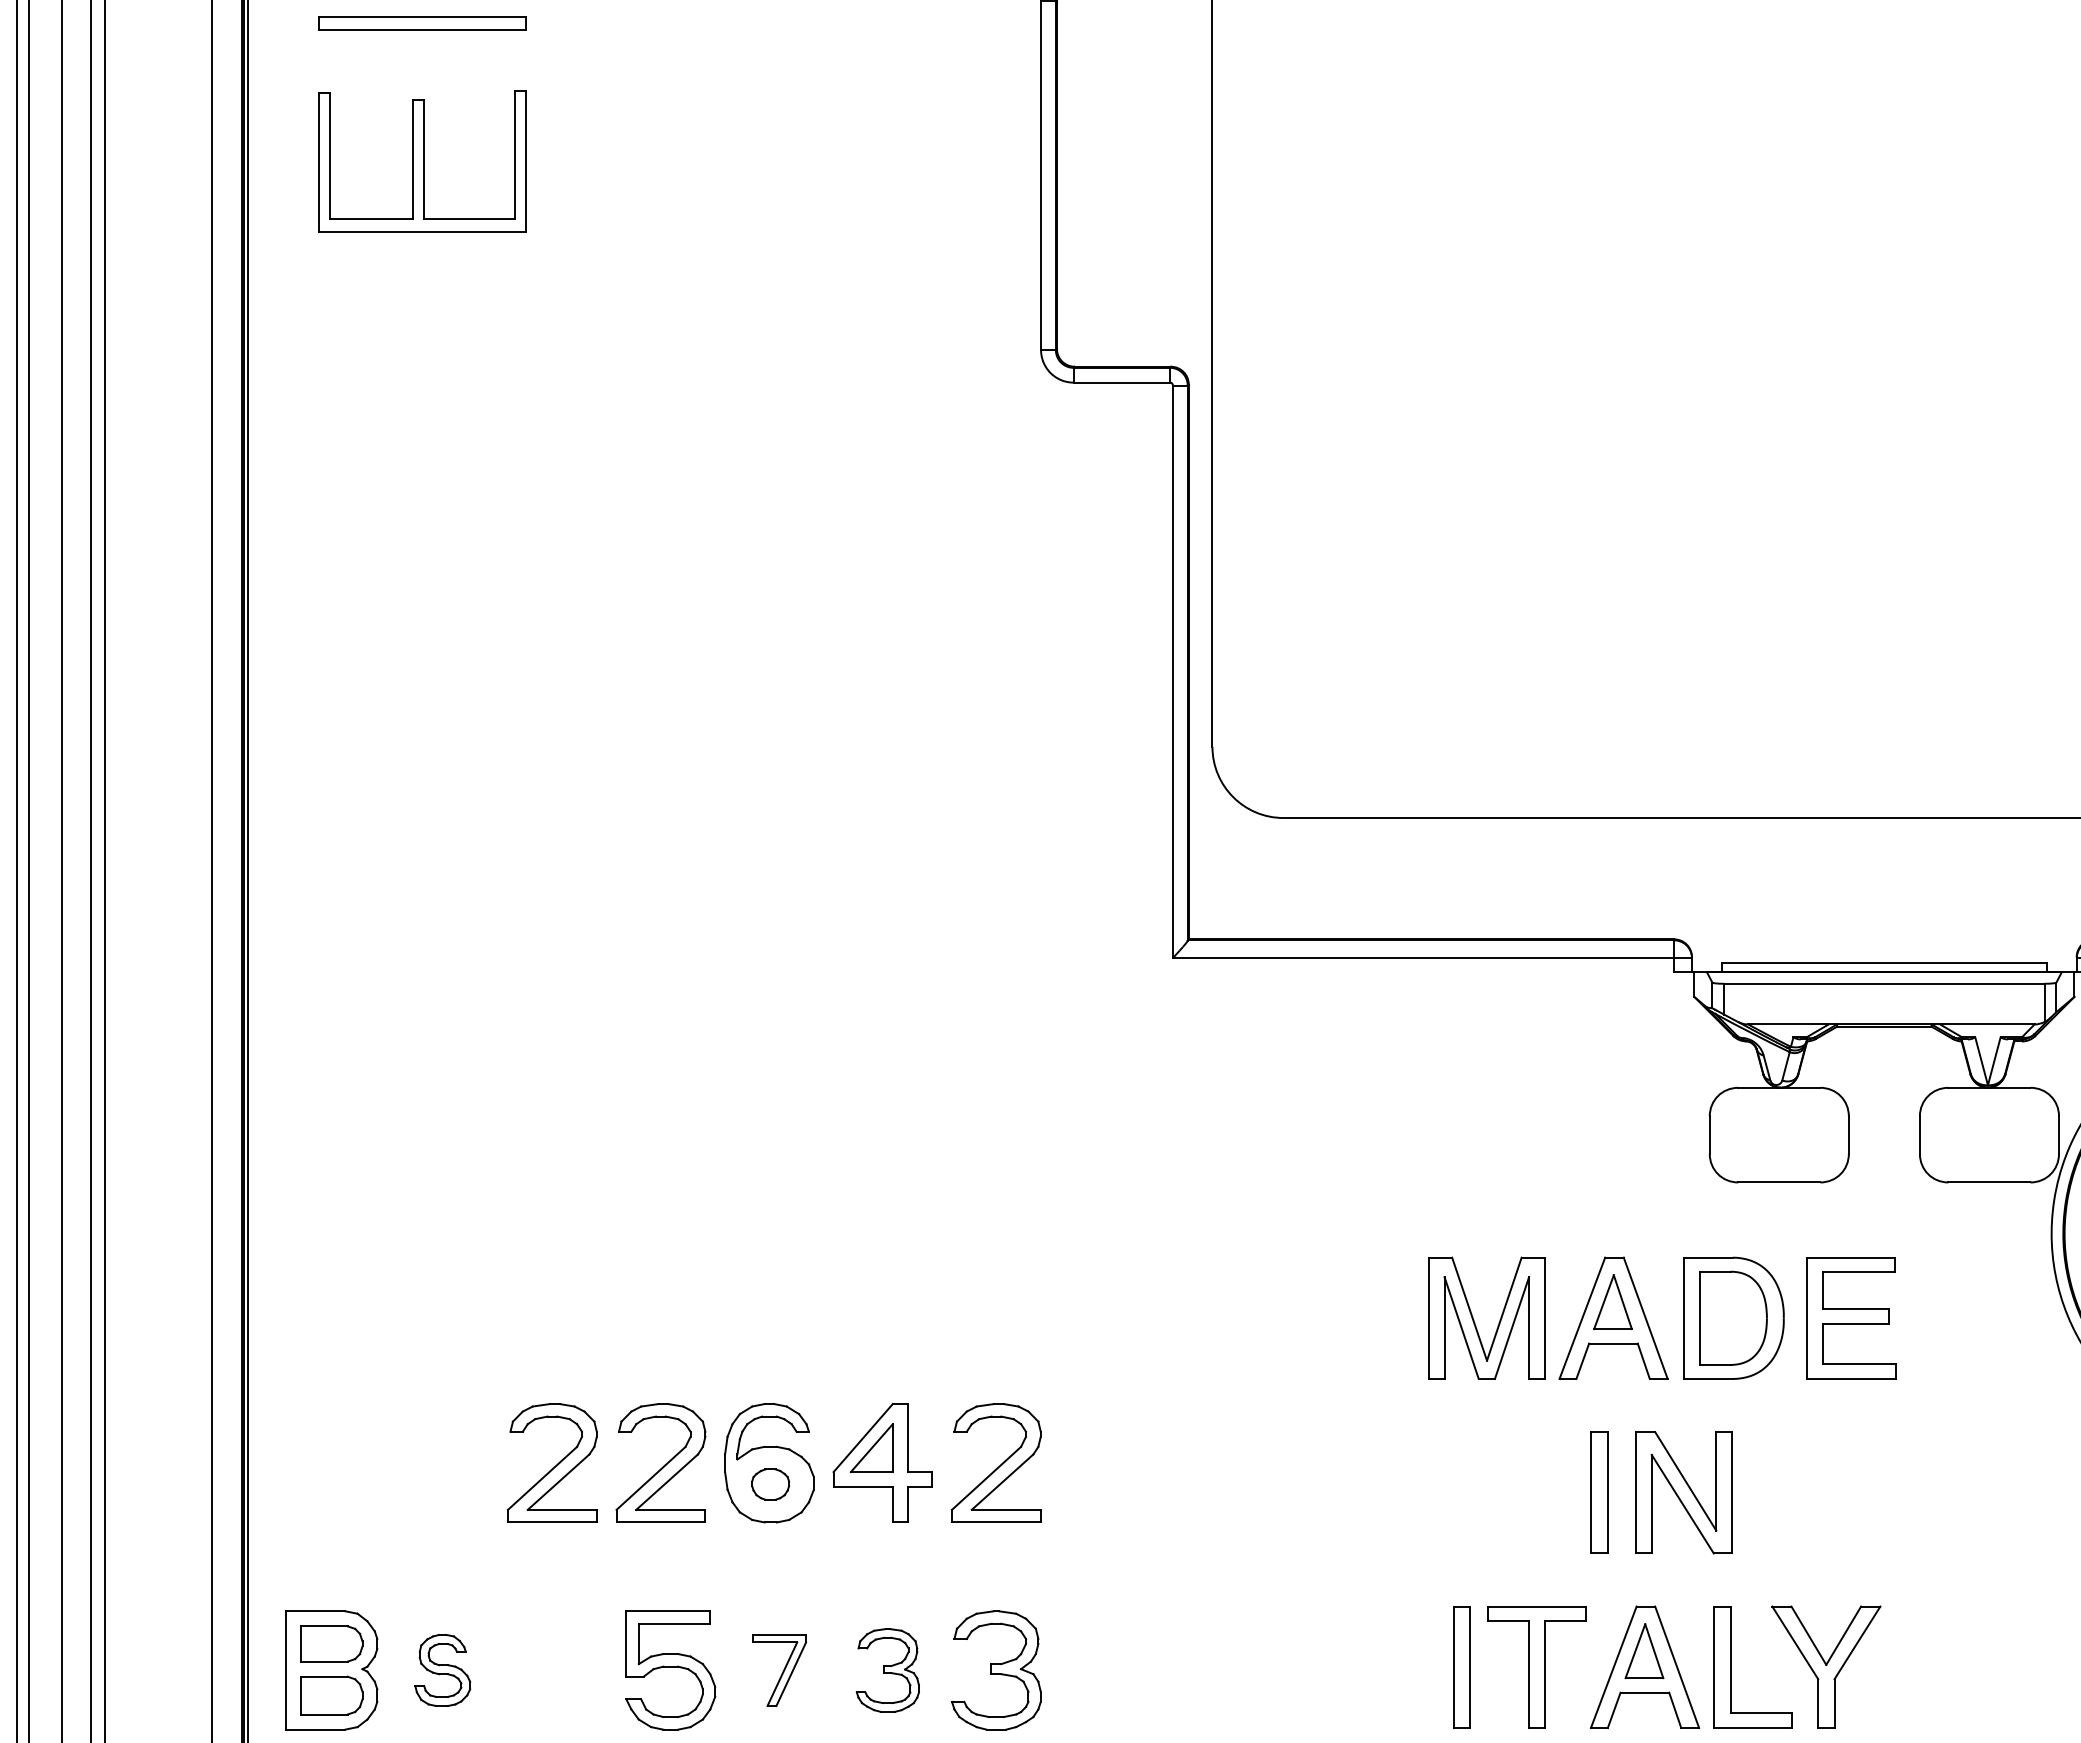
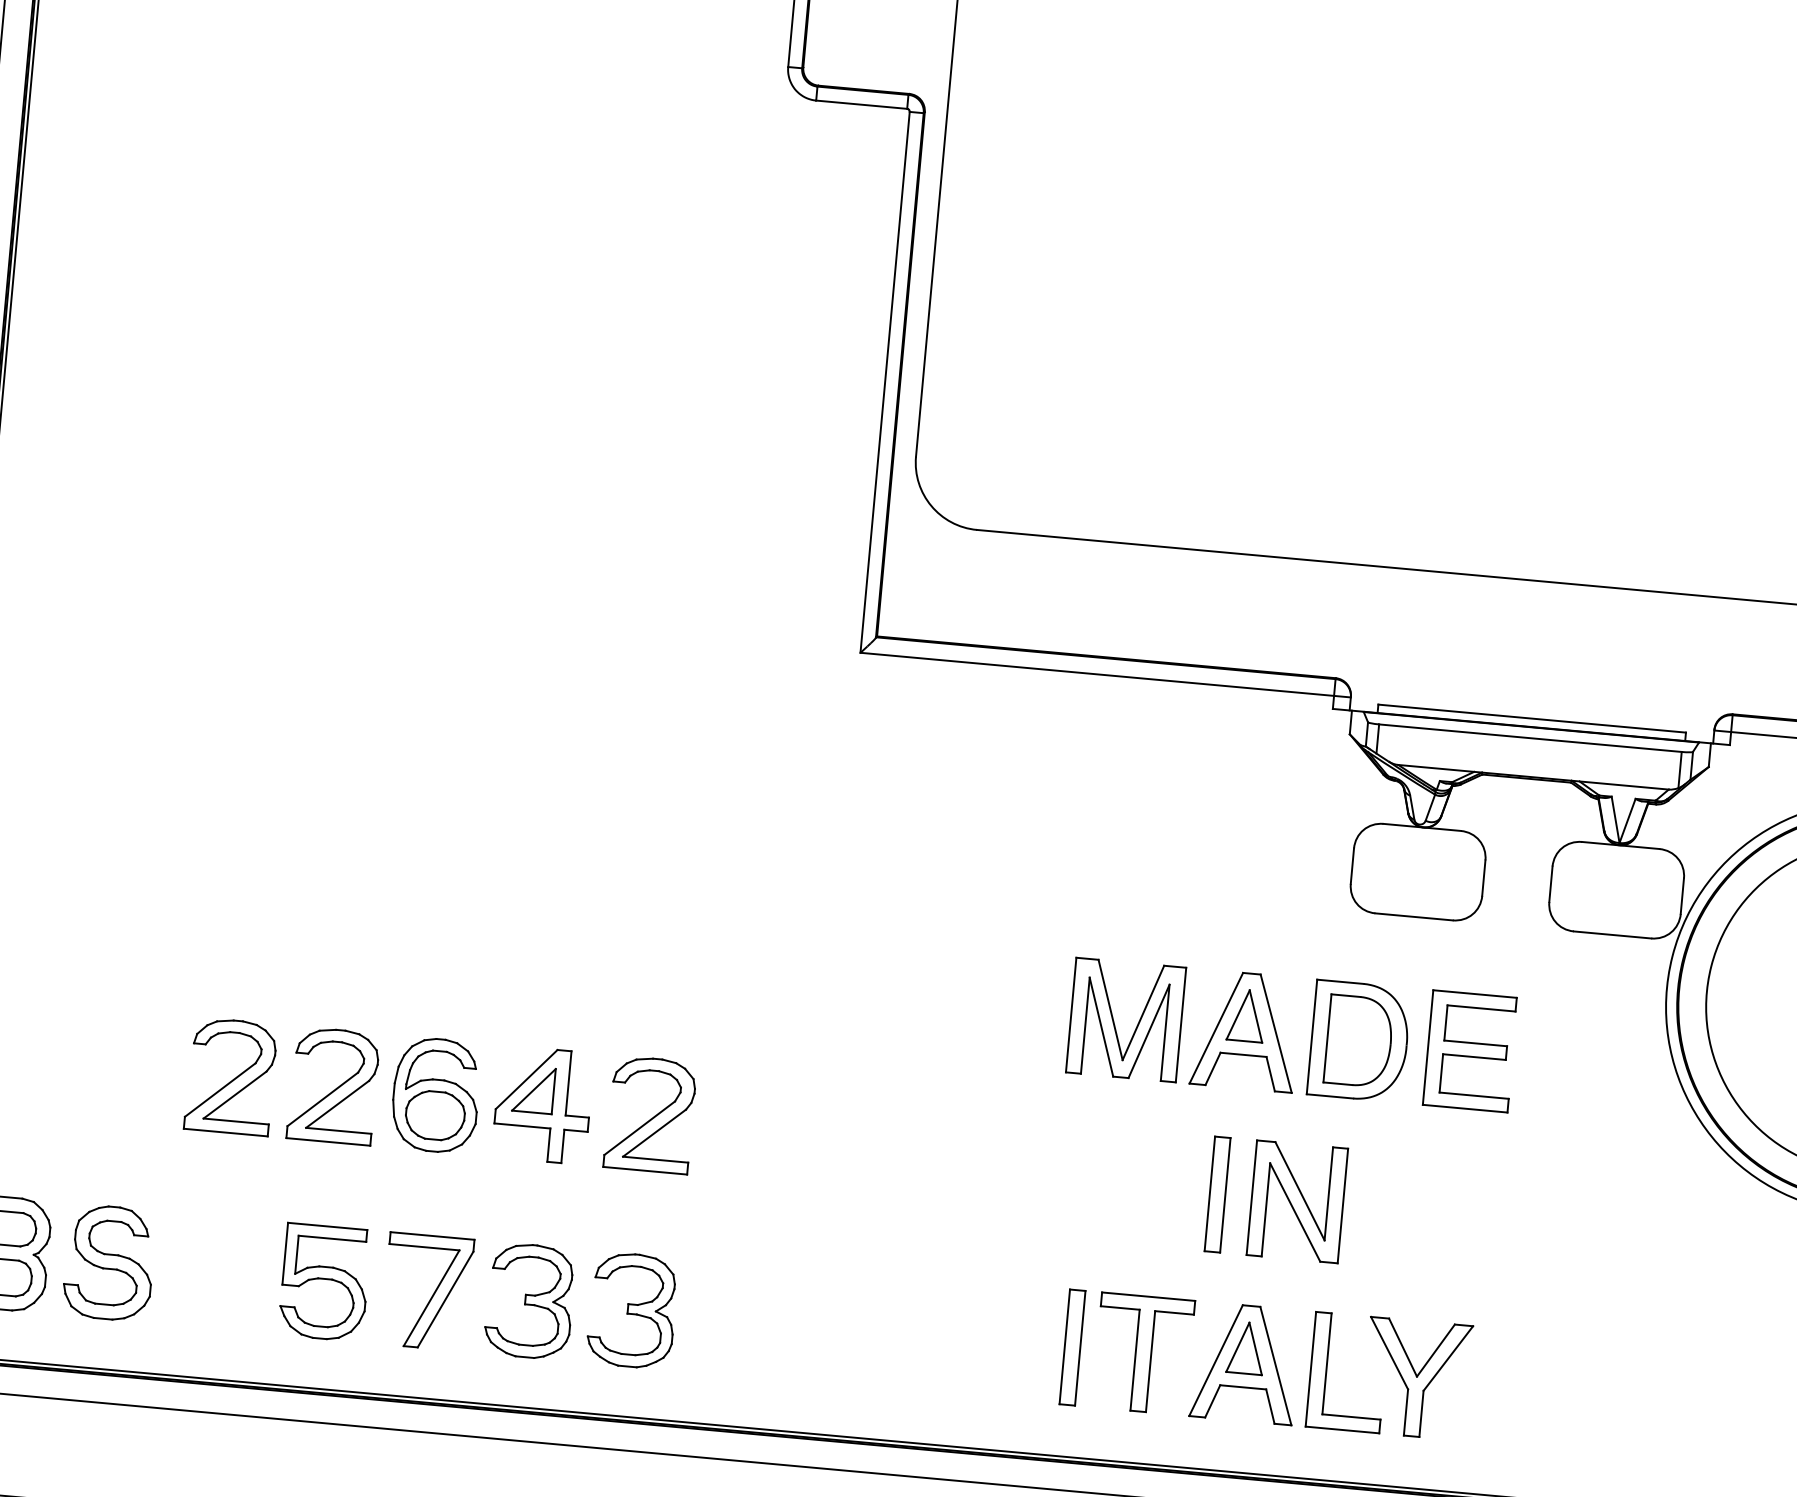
part: (770, 1484) -> (435, 1115), size x1.67
part: (442, 1670) -> (109, 1262), size x1.67
part: (779, 1670) -> (427, 1291), size x1.67
part: (887, 1670) -> (529, 1301), size x1.43

